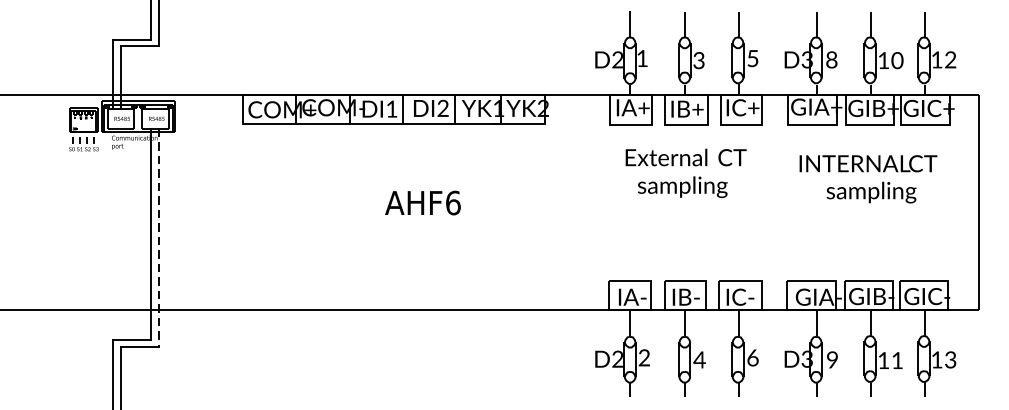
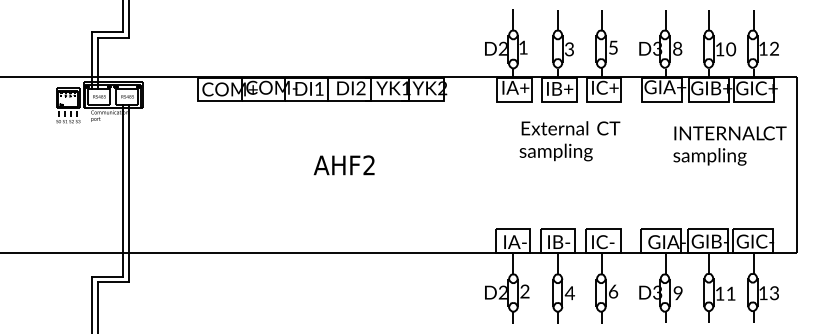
text: (685, 157) -> (570, 128), moved
text: (868, 163) -> (730, 133), moved
text: (453, 203) -> (369, 165), AHF6 -> AHF2
line: (158, 237) -> (129, 193), dashed -> solid

